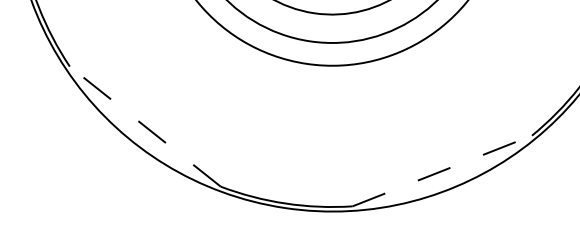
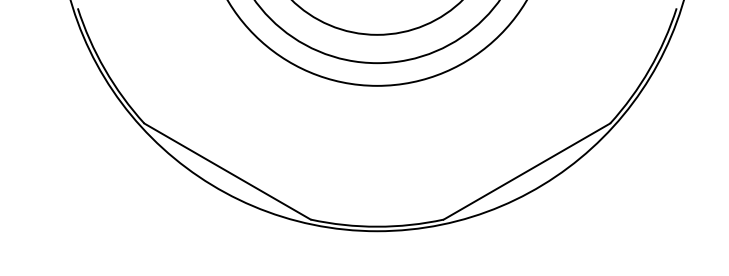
line: (145, 126) -> (227, 171), dashed -> solid
line: (442, 171) -> (527, 171), dashed -> solid

